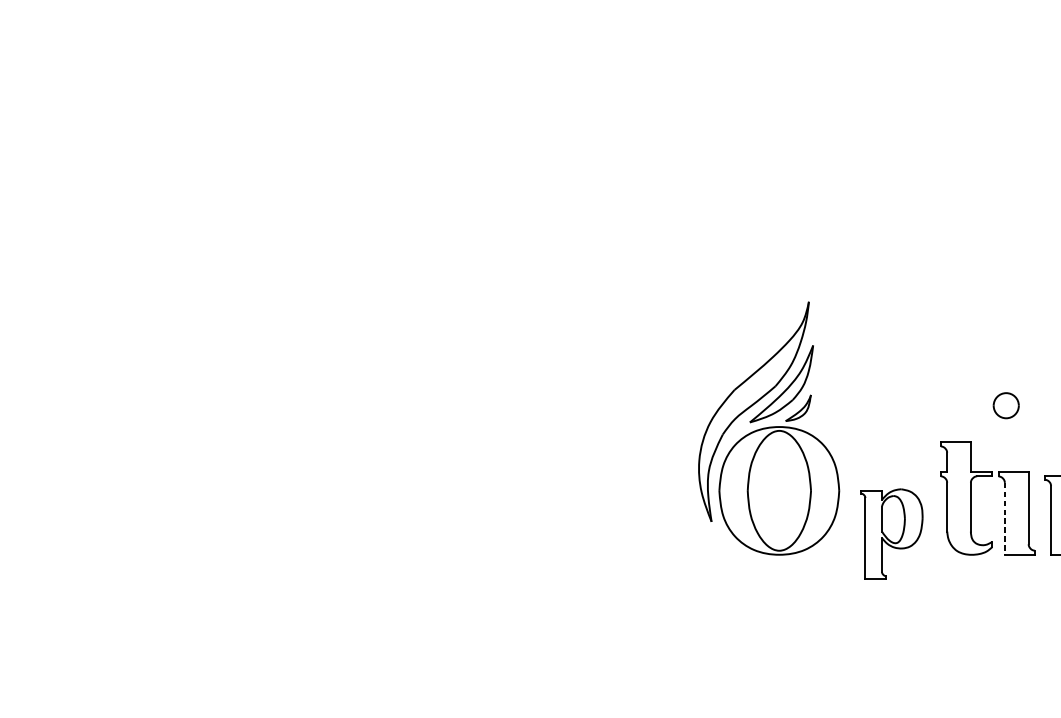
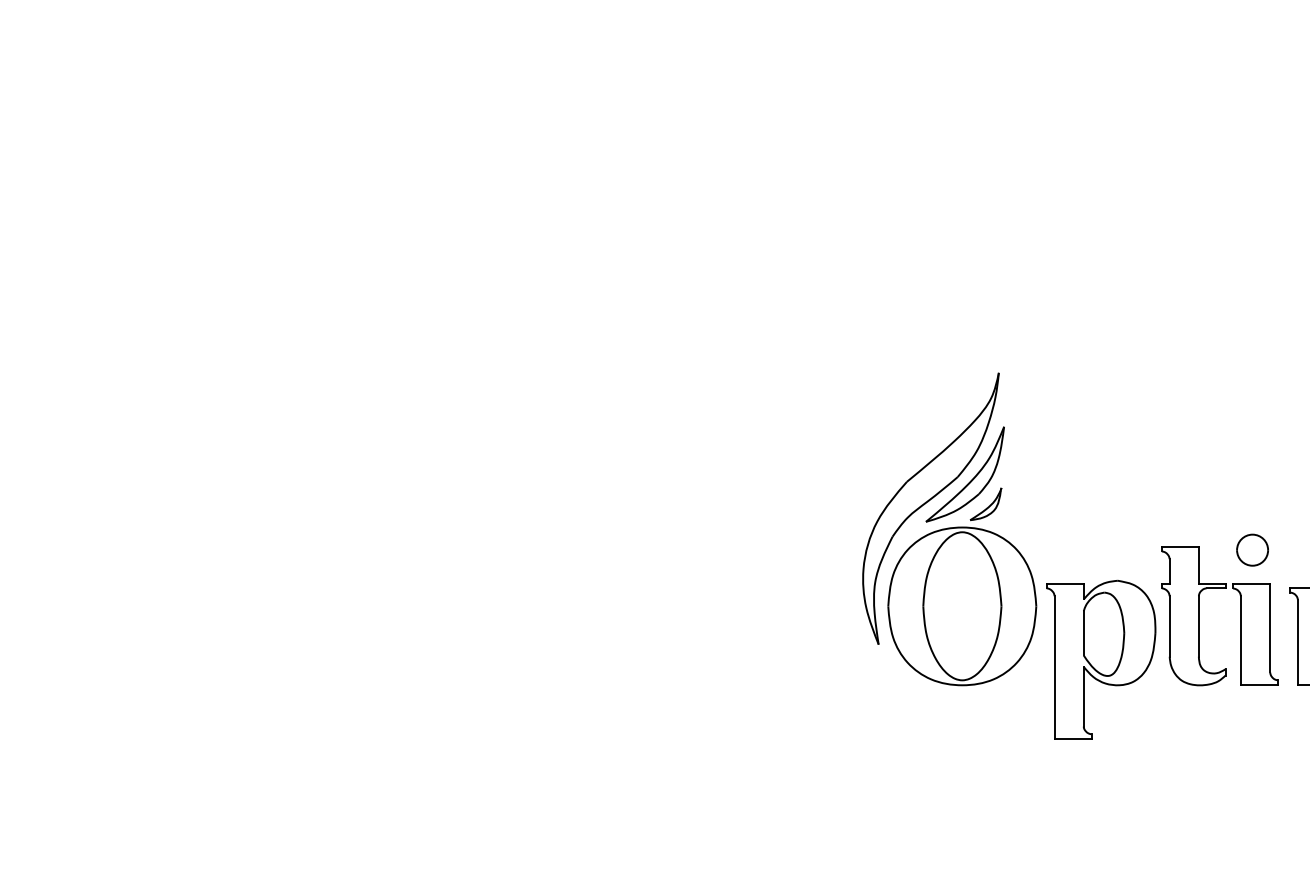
part: (1006, 405) -> (1252, 549), moved
line: (1004, 519) -> (1240, 641), dashed -> solid
part: (892, 533) -> (1101, 659), size x1.43

